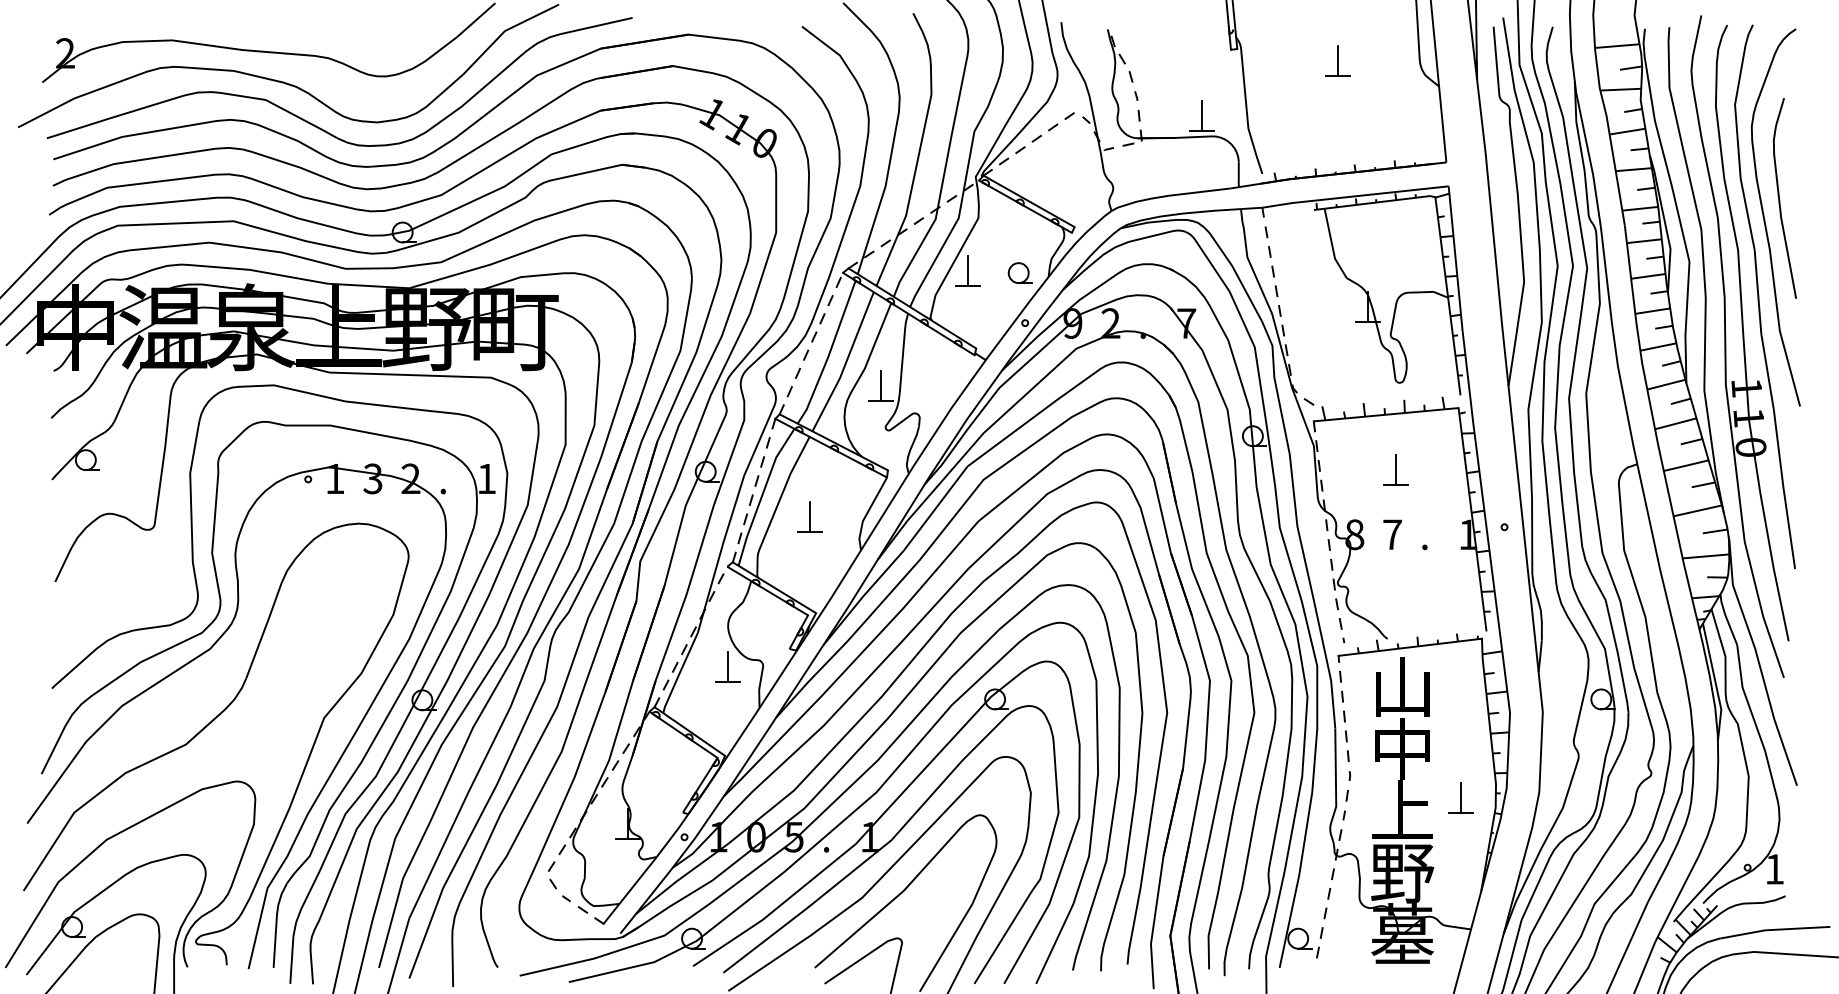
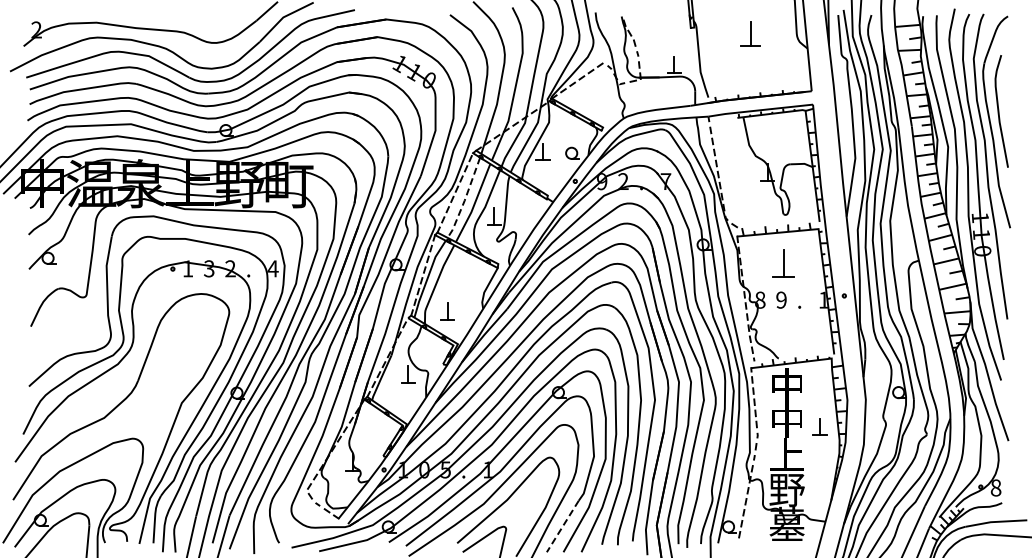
part: (1337, 61) -> (750, 34), size x1.4
line: (827, 355) -> (464, 199), solid -> dashed
part: (1396, 469) -> (783, 263), size x1.6
text: (485, 478) -> (272, 268), 1 -> 4
part: (809, 517) -> (447, 311), moved
text: (1392, 533) -> (781, 299), 7 -> 9
text: (1401, 686) -> (786, 385), 山 -> 中
part: (1460, 797) -> (819, 426), moved
text: (1773, 868) -> (995, 487), 1 -> 8
line: (1002, 937) -> (562, 526), solid -> dashed

